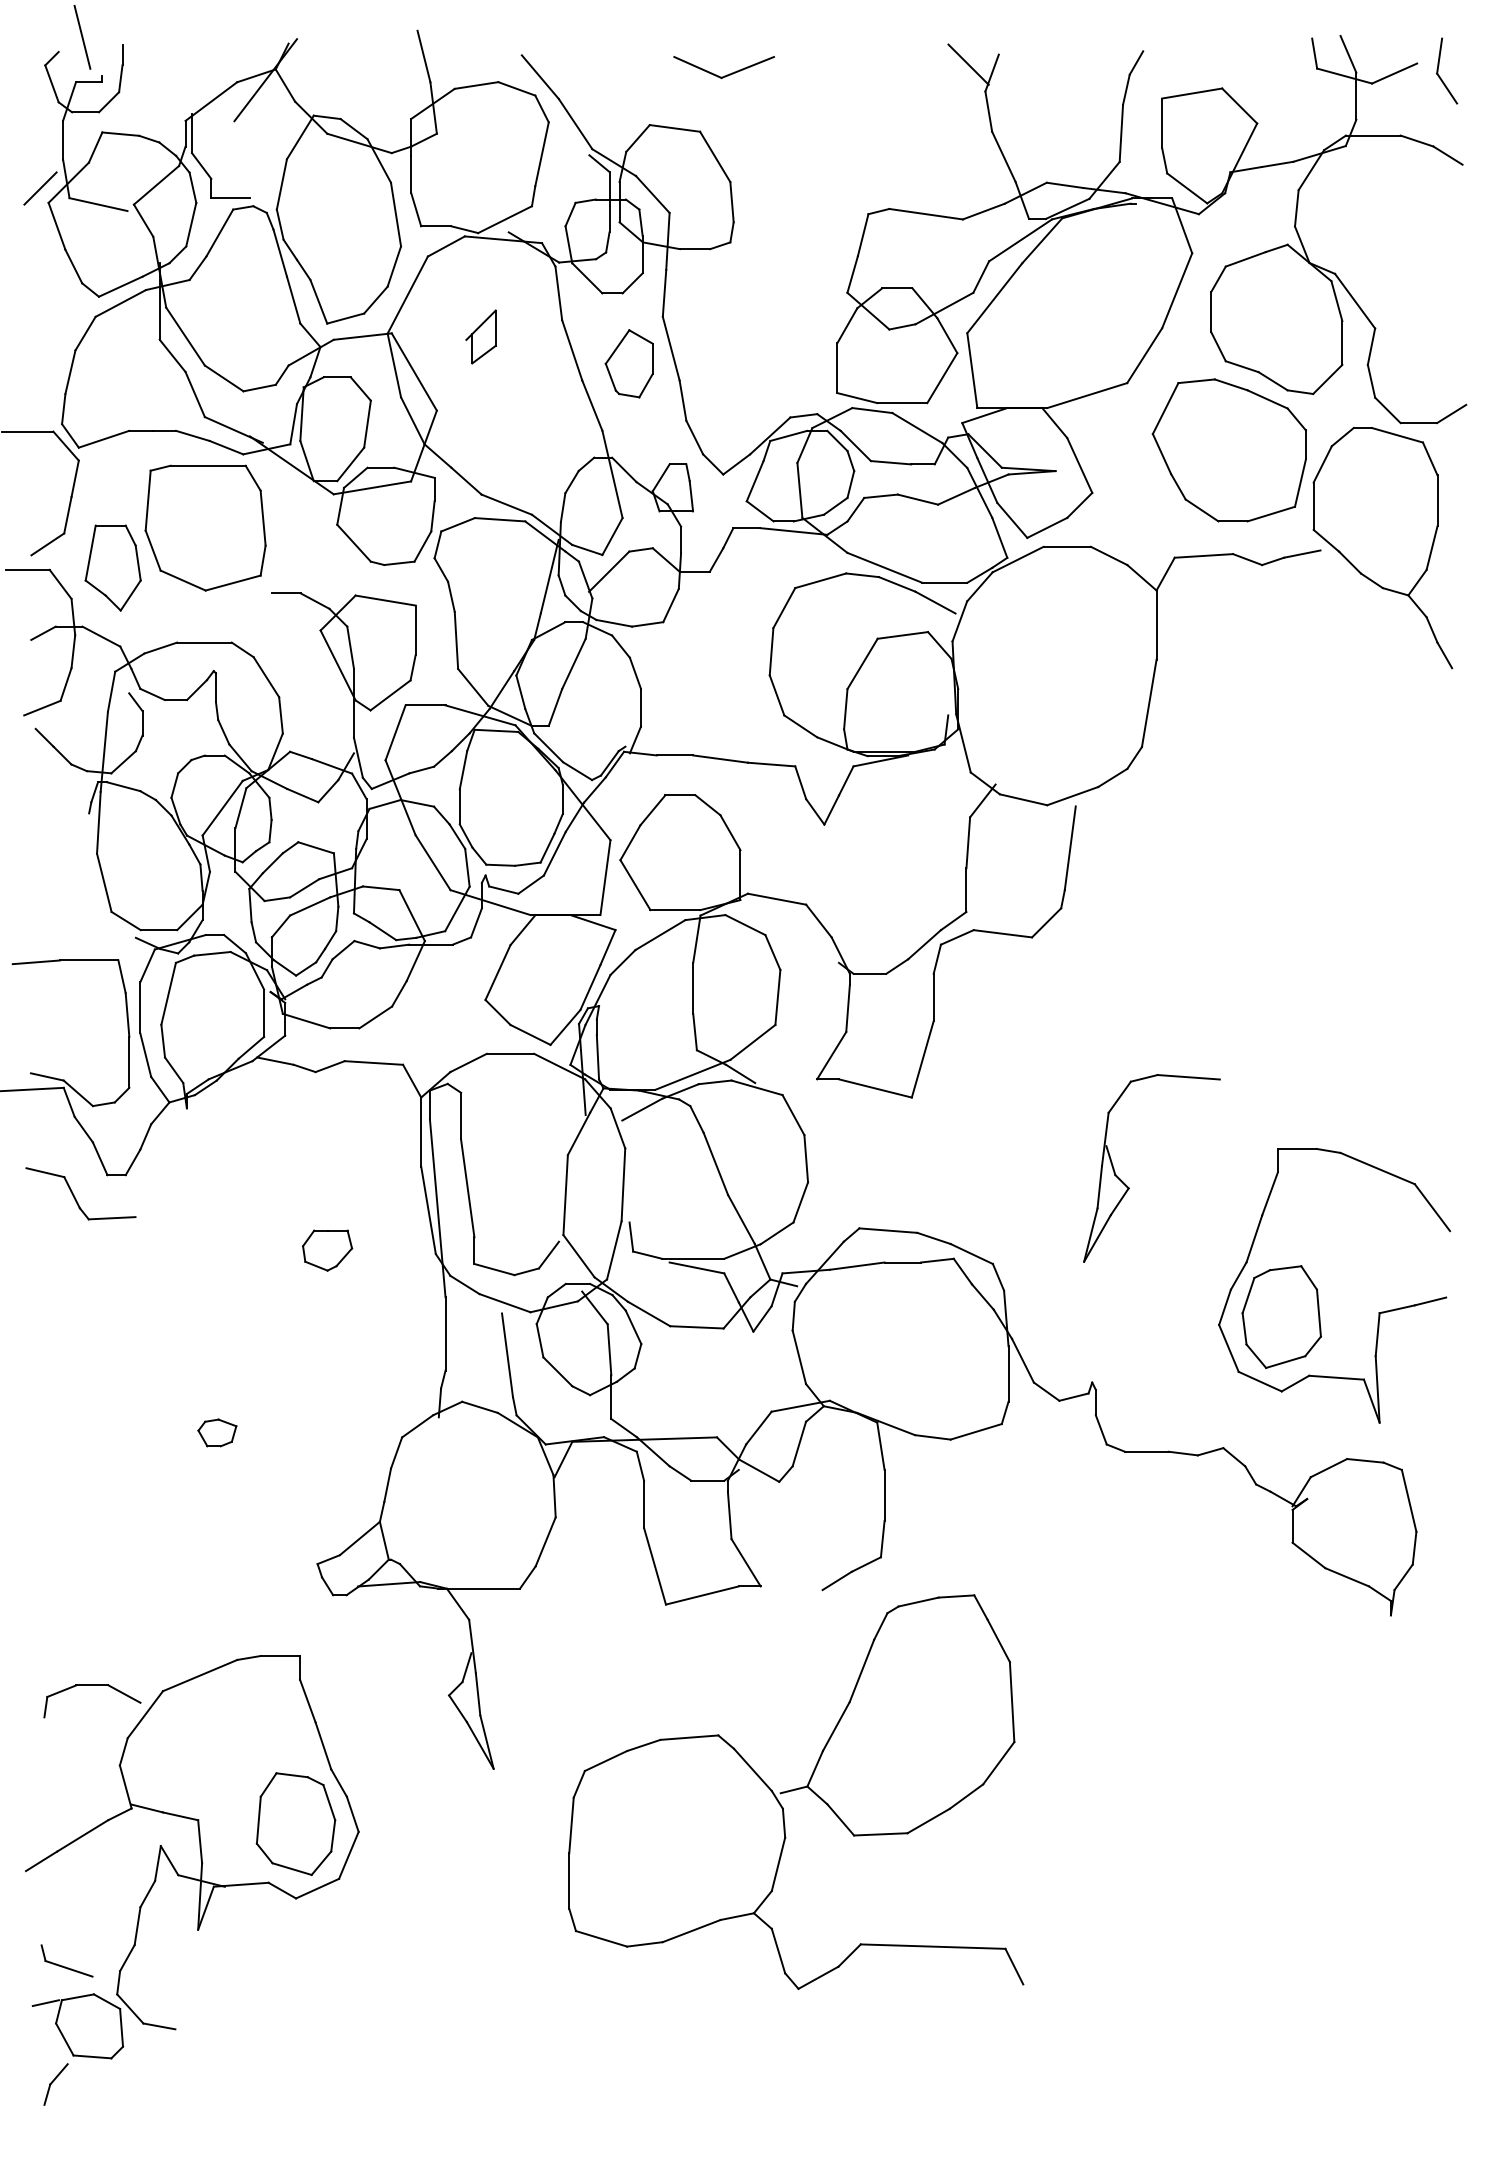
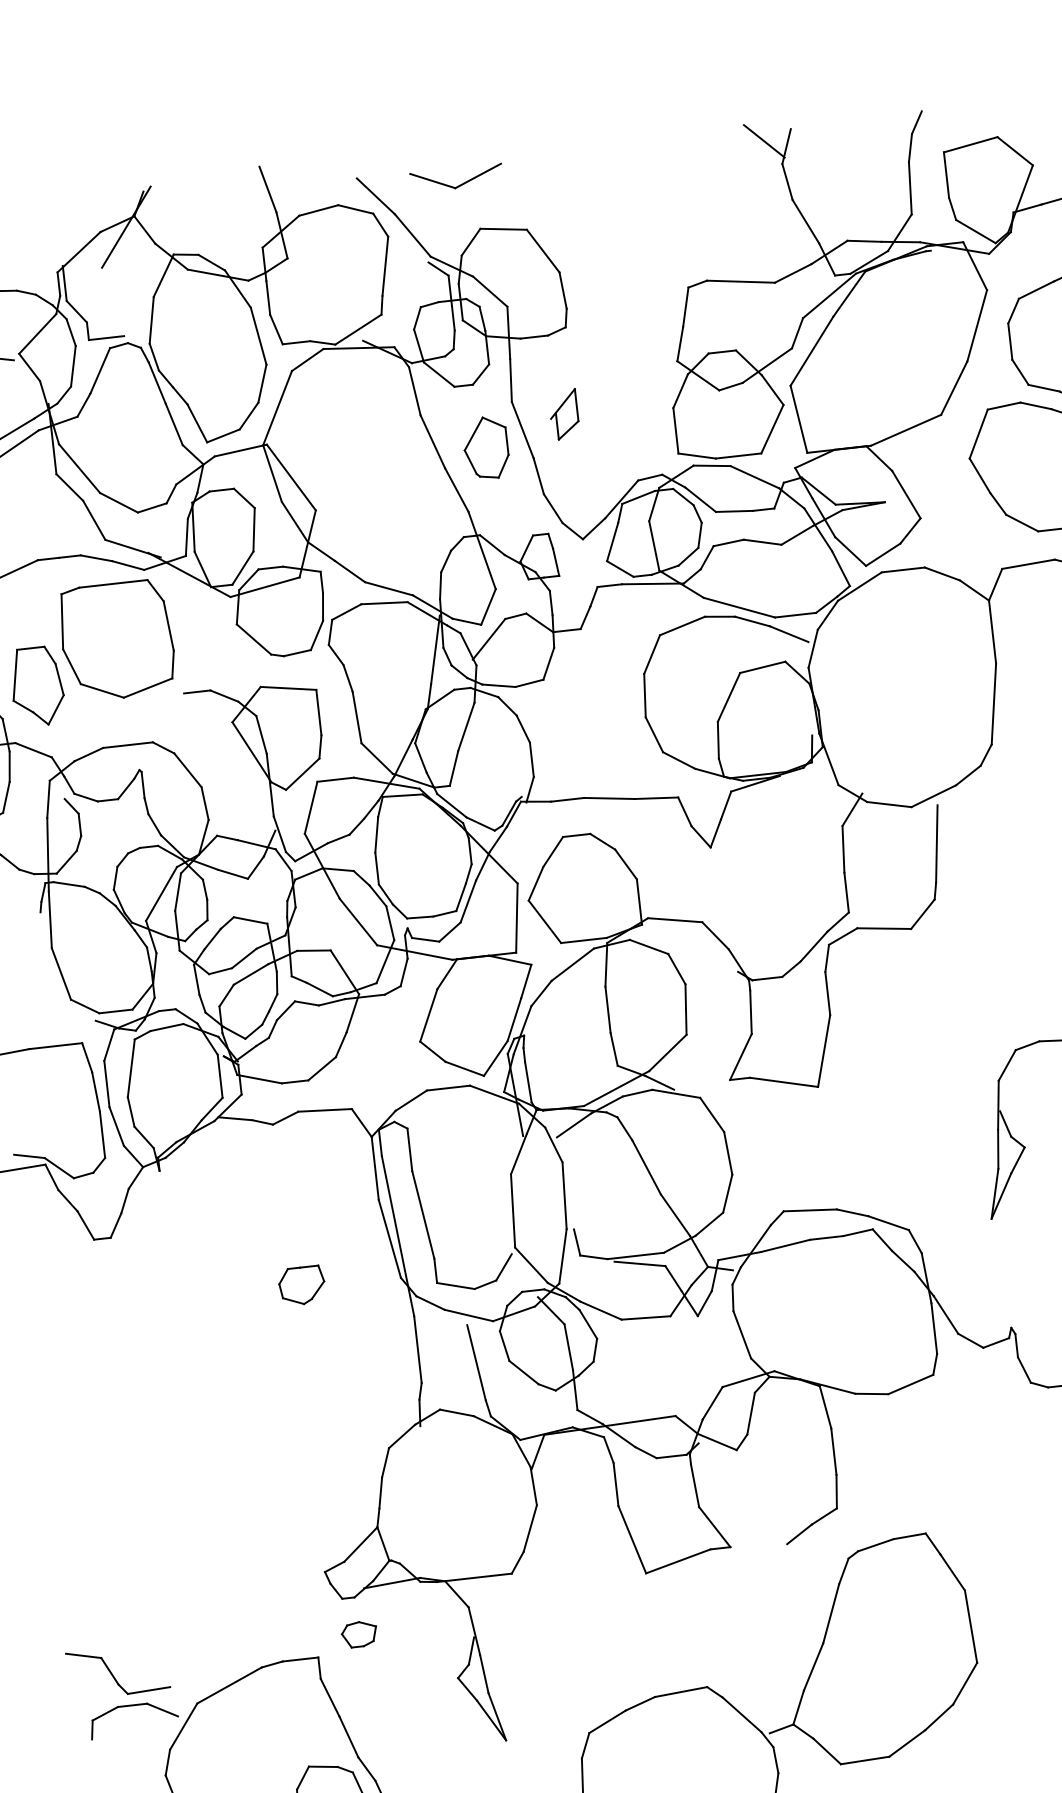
part: (727, 74) -> (460, 184), moved
part: (480, 336) -> (563, 414), moved
part: (74, 1195) -> (112, 1673), moved
part: (217, 1432) -> (359, 1633), moved

